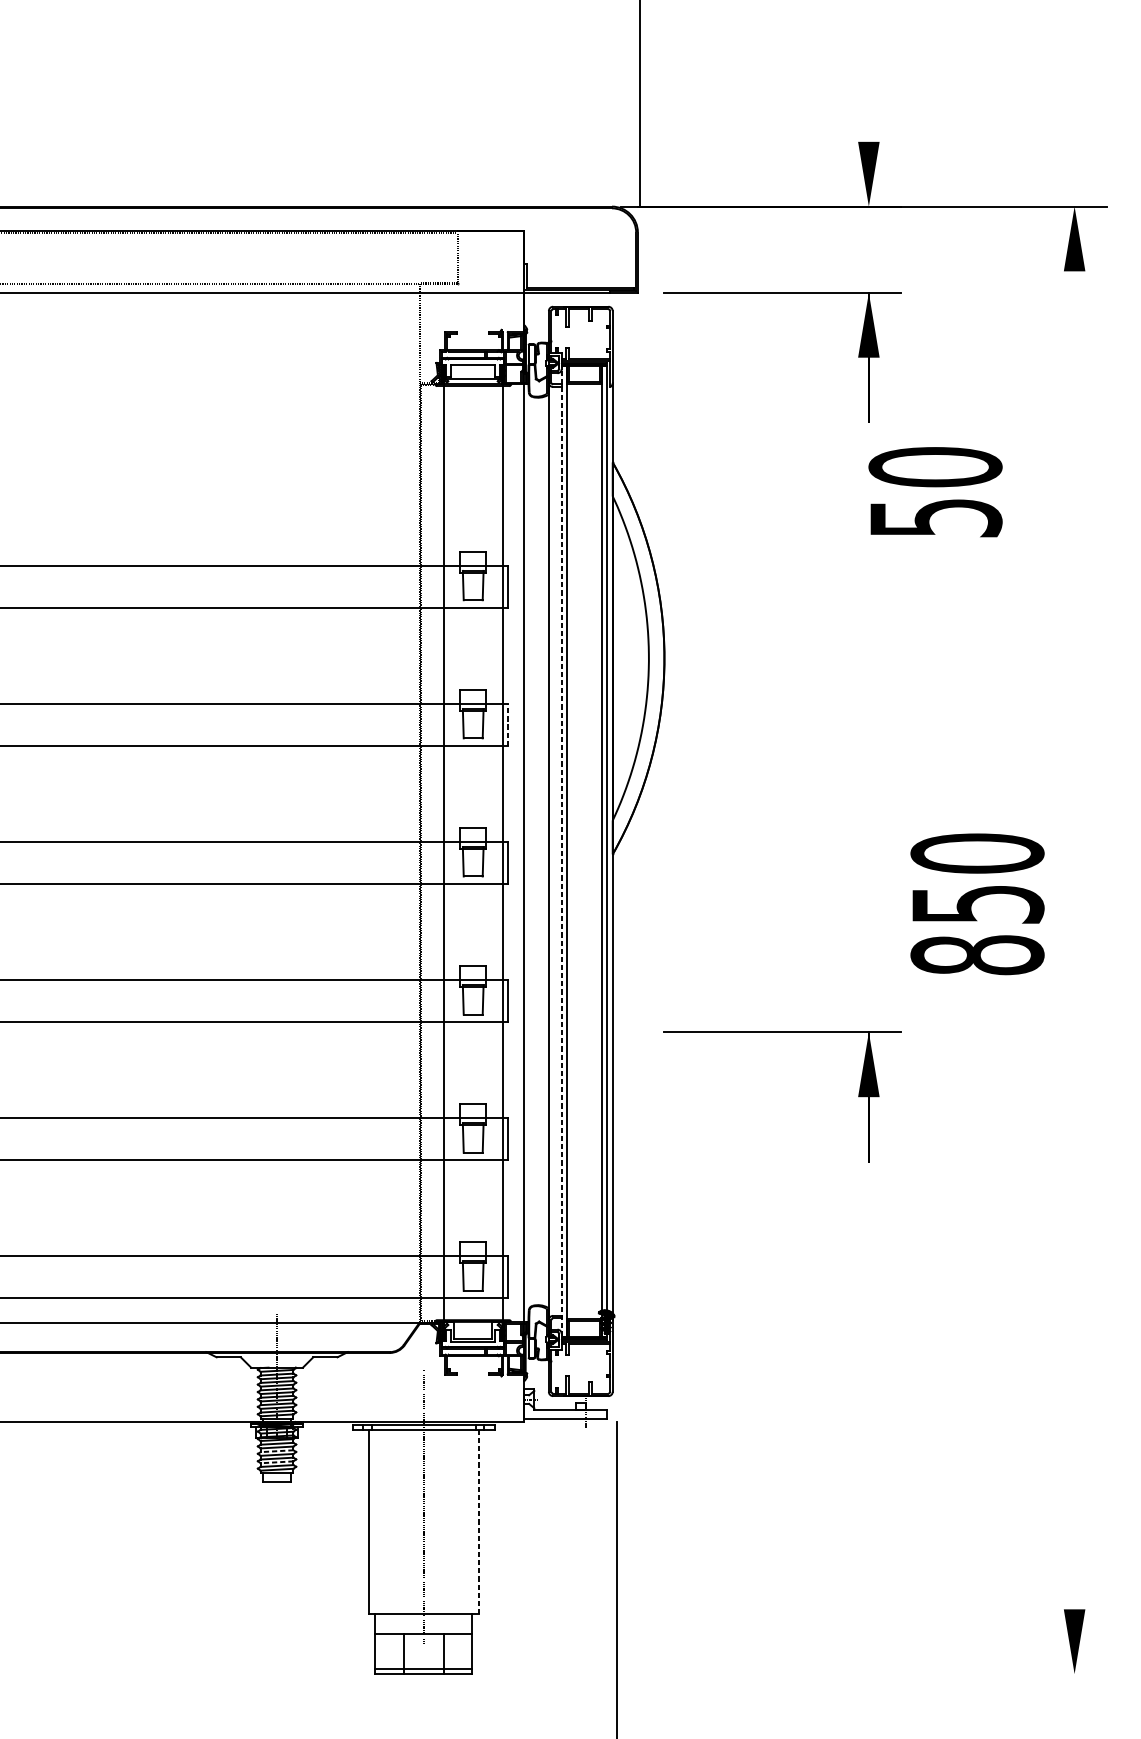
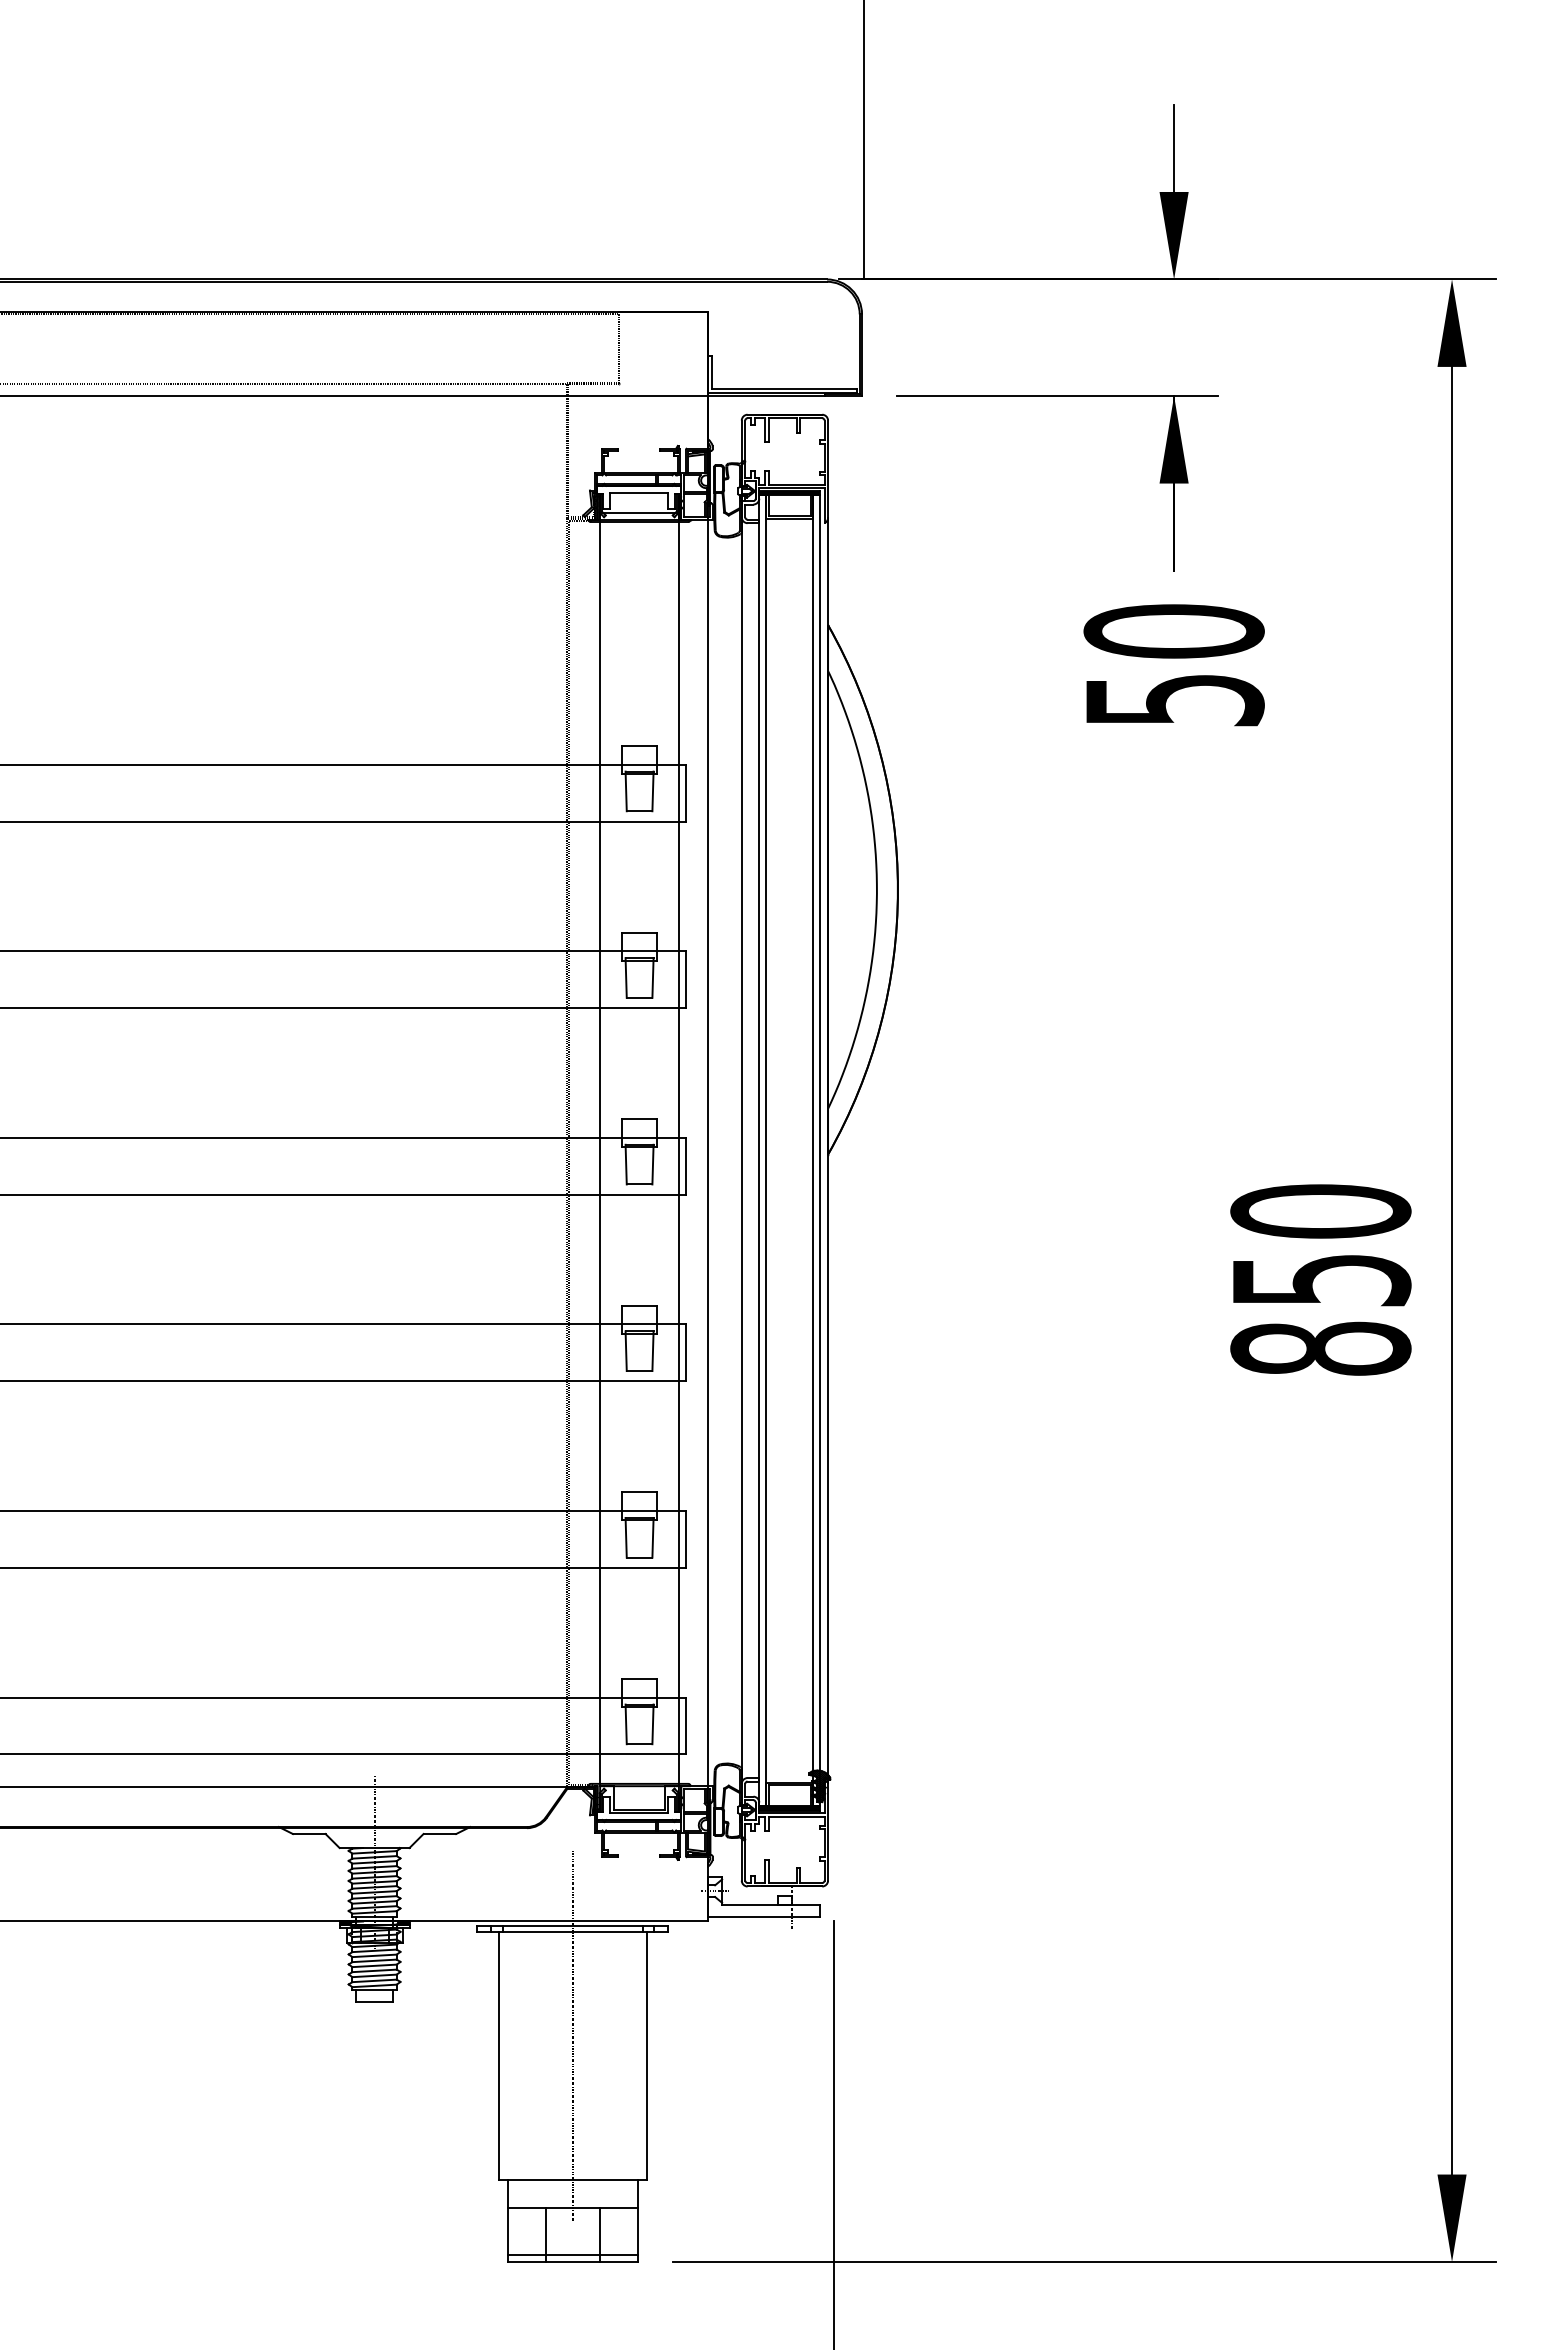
line: (869, 109) -> (1174, 148), added
text: (935, 492) -> (1173, 665), moved
line: (507, 724) -> (686, 979), dashed -> solid
line: (561, 851) -> (759, 1150), dashed -> solid
text: (977, 903) -> (1320, 1279), moved
line: (1074, 940) -> (1452, 1270), added
part: (782, 1032) -> (1057, 1395), removed
line: (277, 1450) -> (374, 1960), dashed -> solid
line: (277, 1462) -> (374, 1975), dashed -> solid
line: (478, 1521) -> (646, 2056), dashed -> solid
line: (802, 1674) -> (1084, 2262), added

